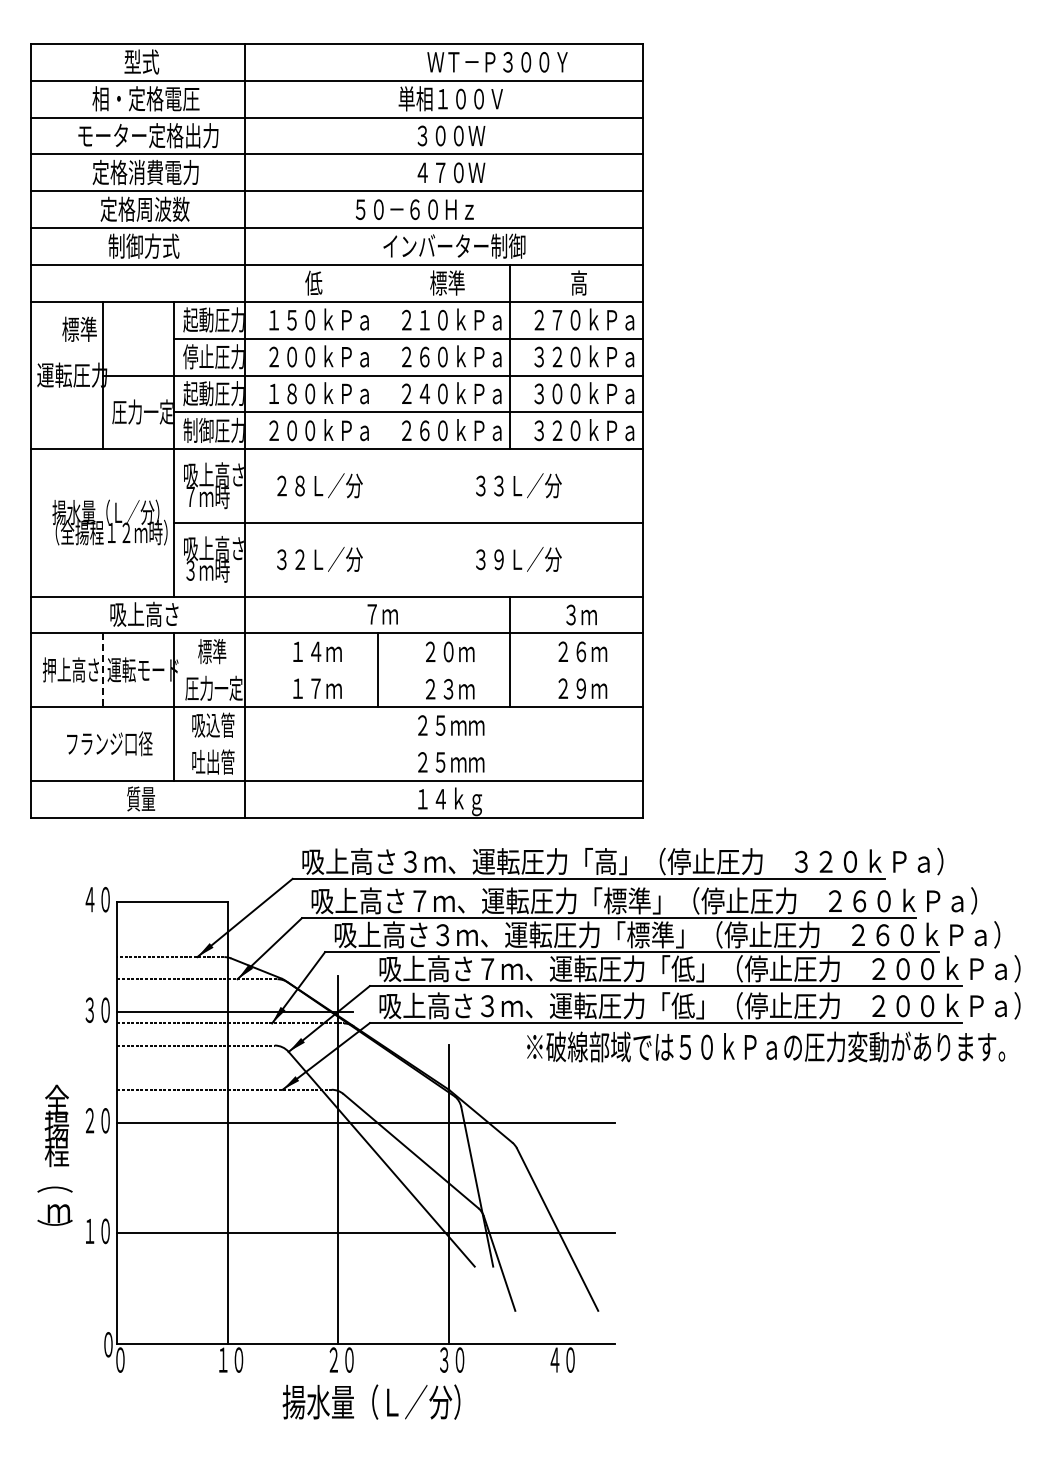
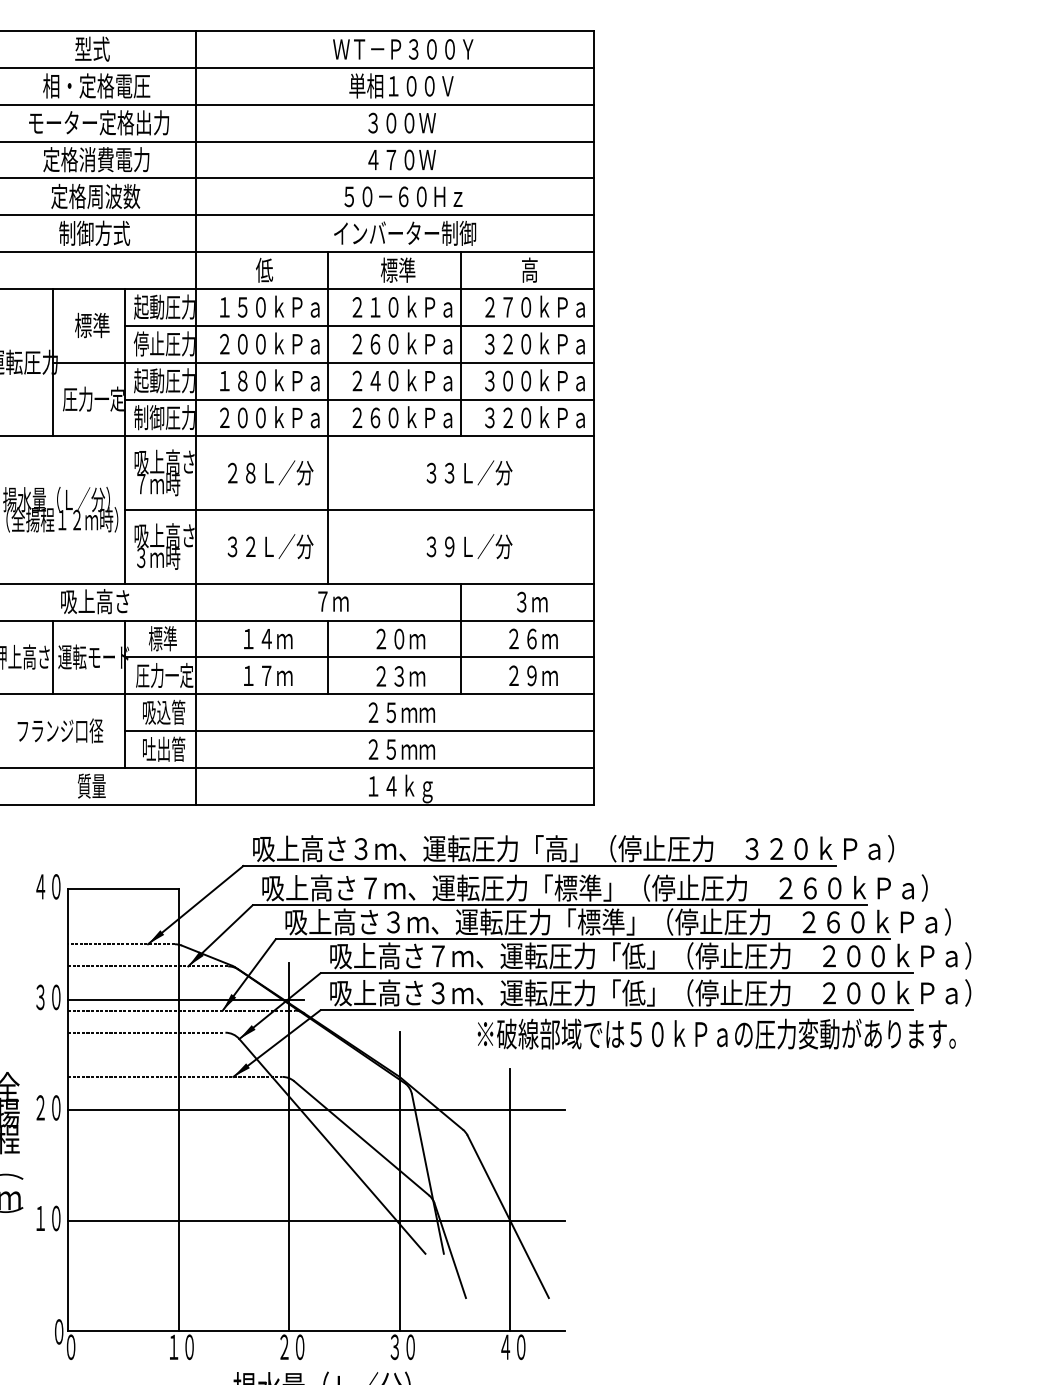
text: (497, 62) -> (403, 49), moved
text: (414, 209) -> (403, 196), moved
text: (79, 328) -> (92, 324), moved
line: (377, 430) -> (328, 417), added
line: (102, 670) -> (53, 657), dashed -> solid
line: (408, 670) -> (359, 657), added
line: (408, 744) -> (359, 731), added
line: (559, 1212) -> (510, 1199), added

